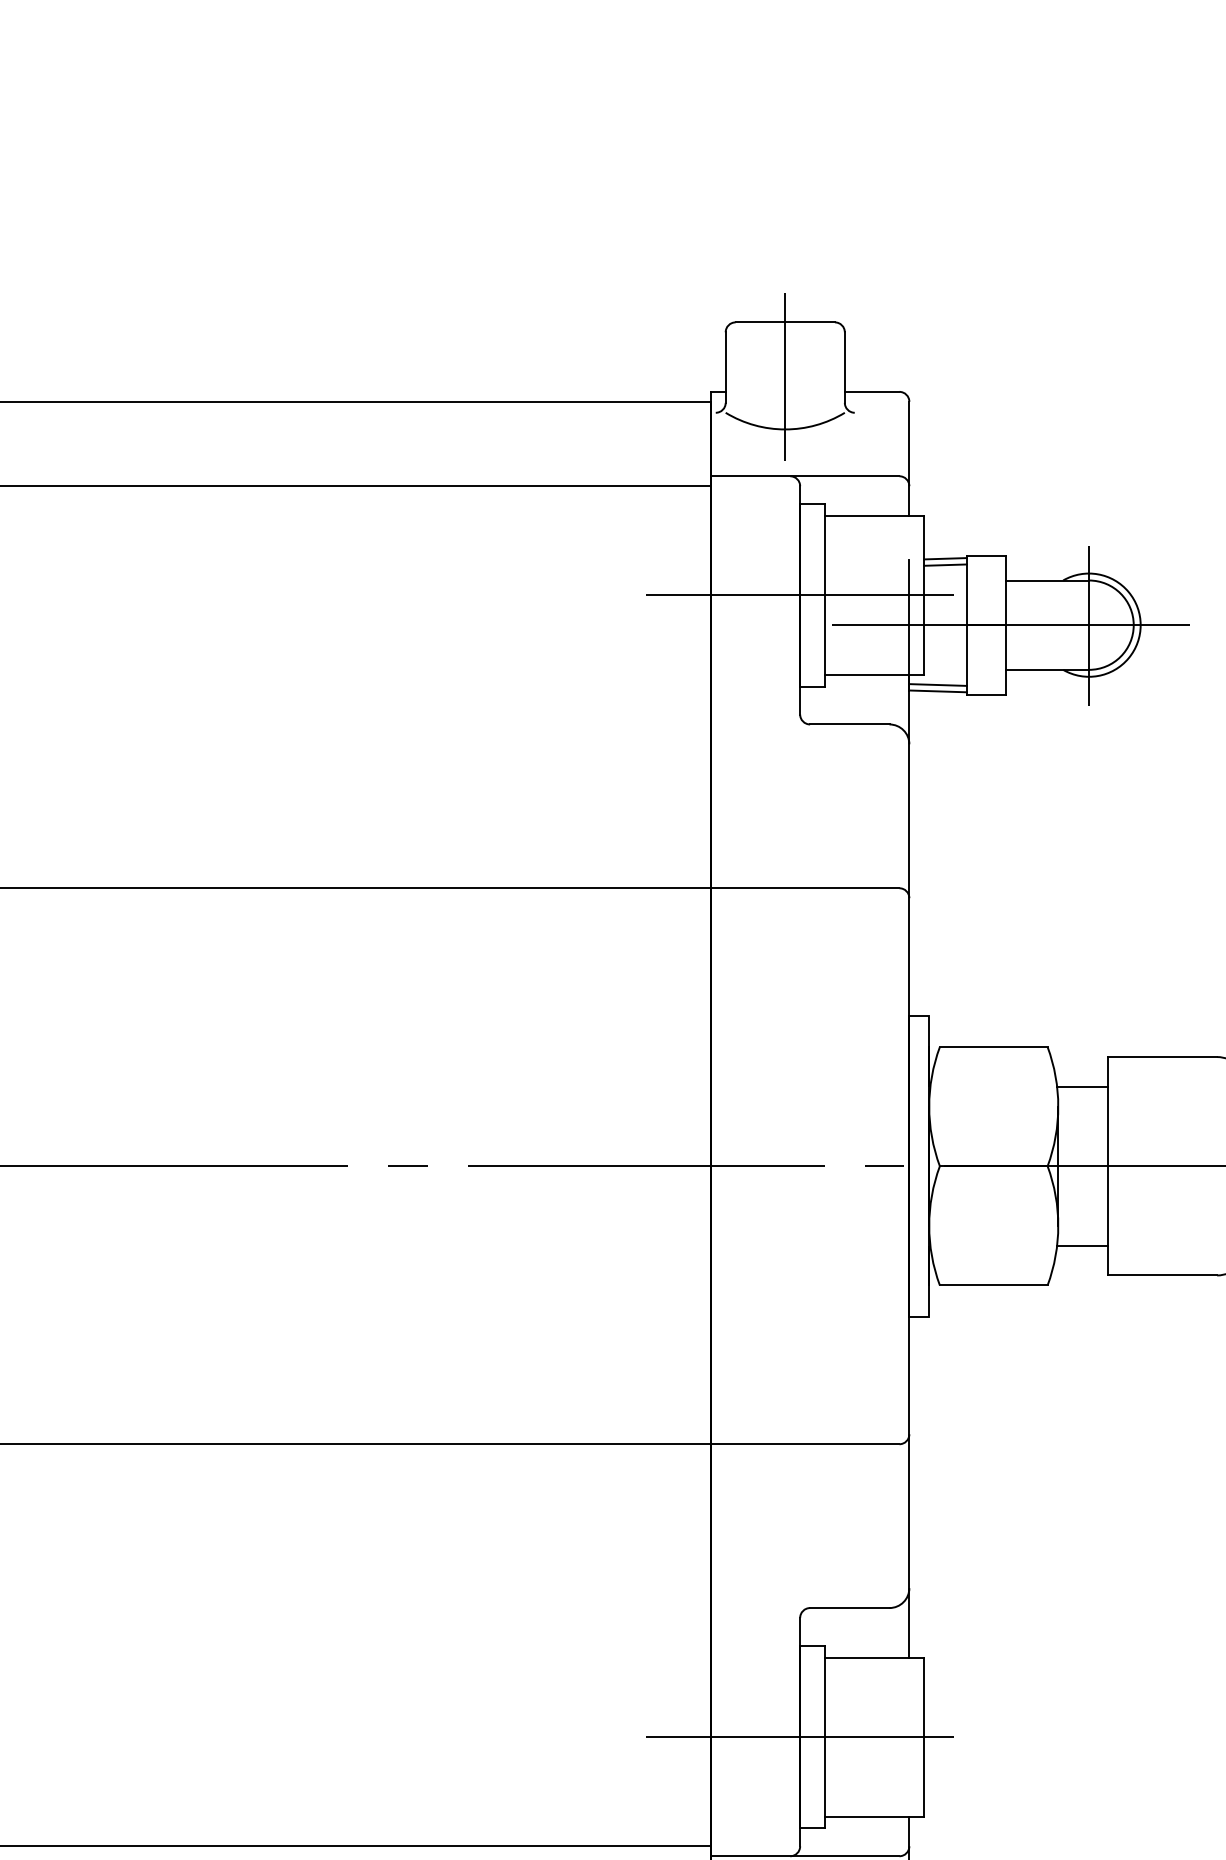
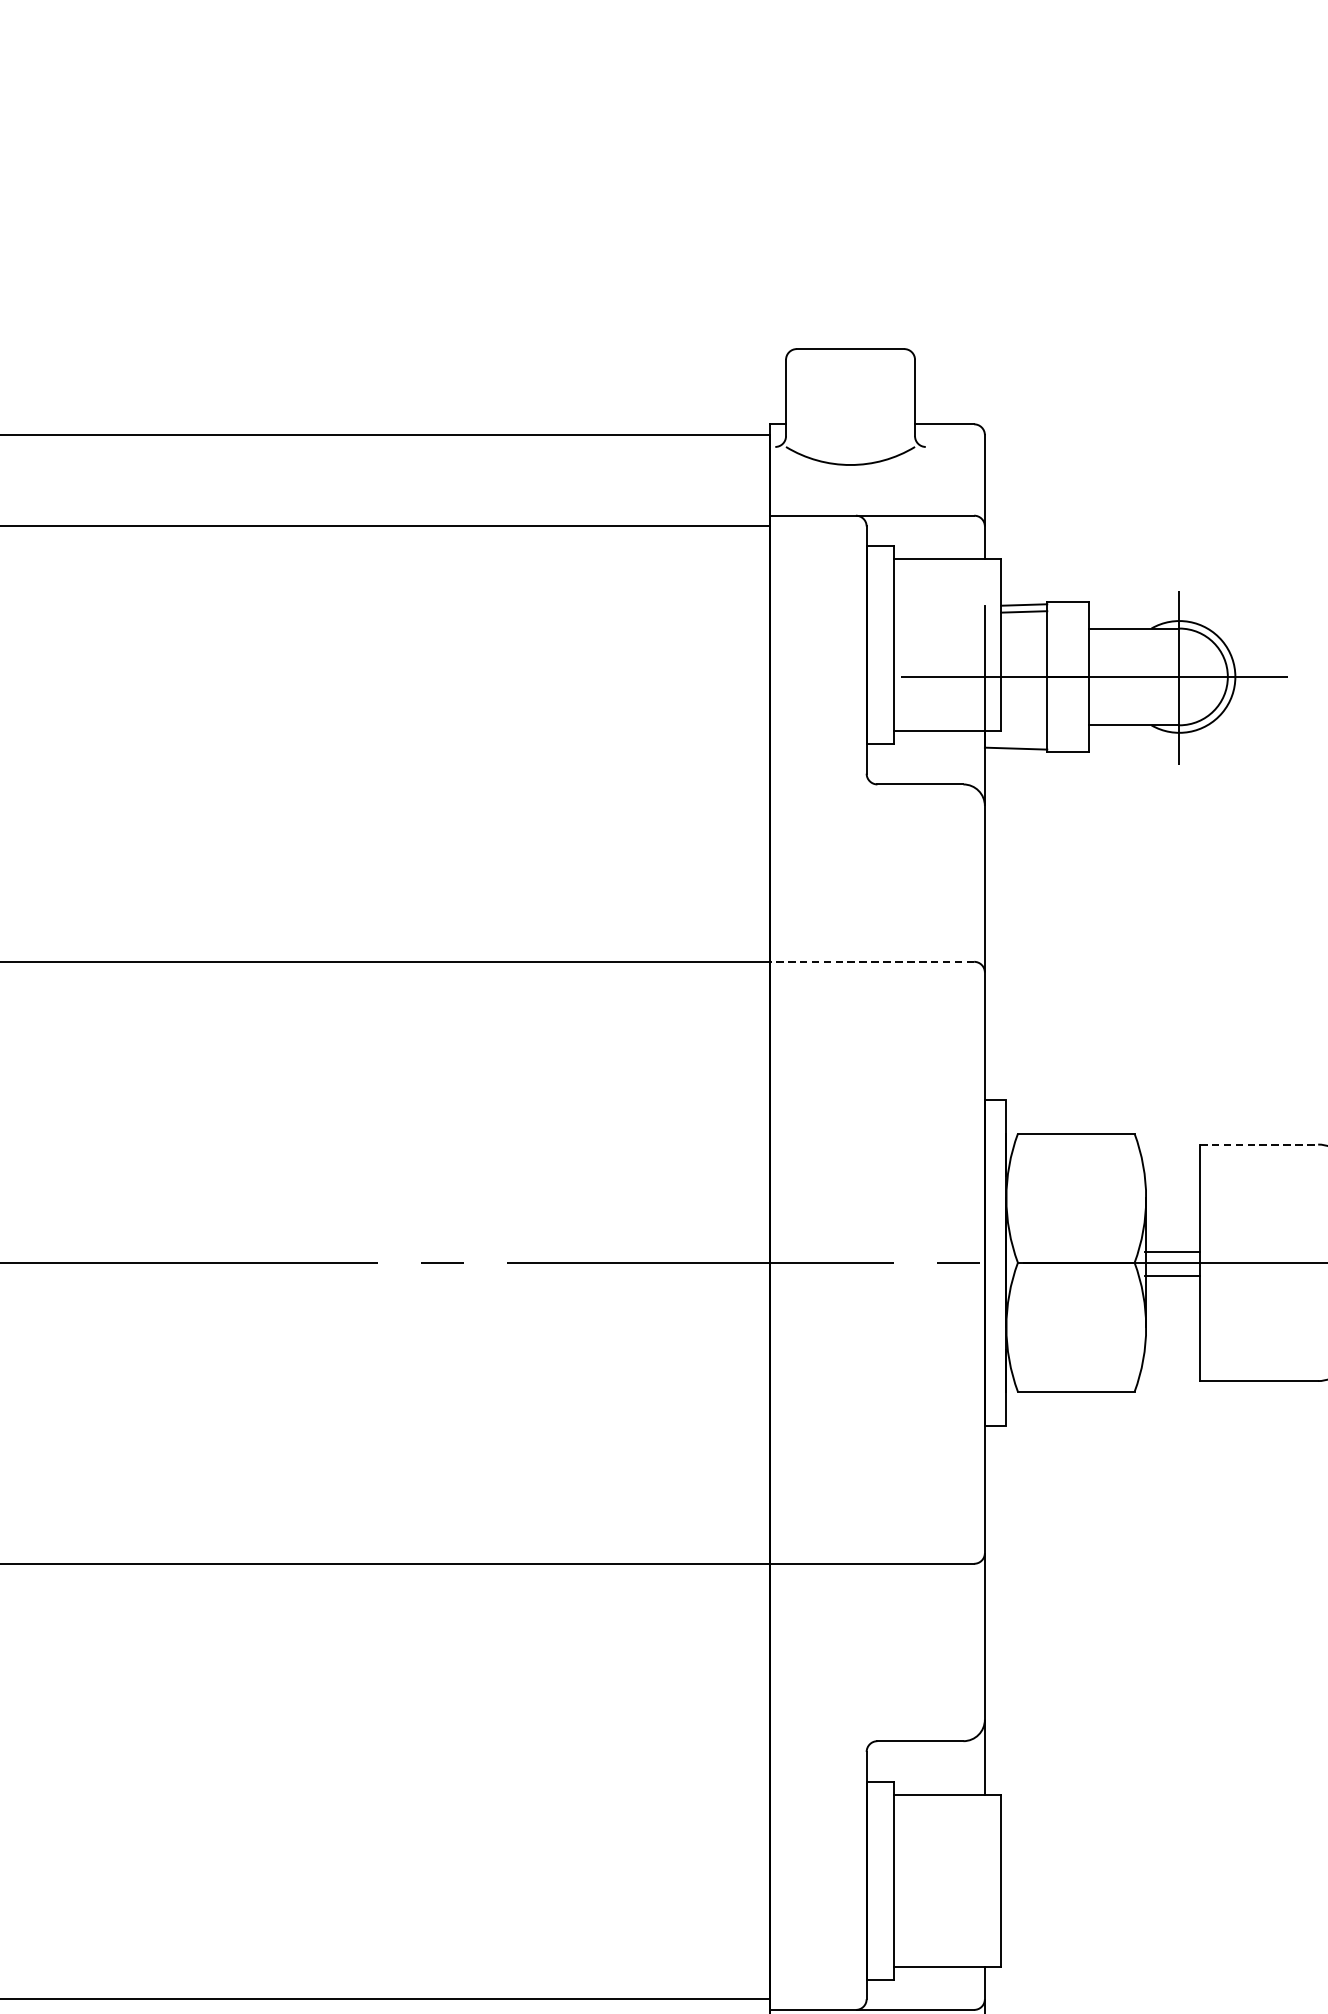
line: (785, 376) -> (850, 407), removed
line: (800, 595) -> (867, 644), removed
line: (937, 684) -> (1015, 741), removed
line: (804, 888) -> (871, 962), solid -> dashed
line: (1162, 1057) -> (1258, 1145), solid -> dashed
line: (1082, 1086) -> (1172, 1251), moved
line: (1082, 1245) -> (1172, 1276), moved
line: (800, 1737) -> (867, 1881), removed

